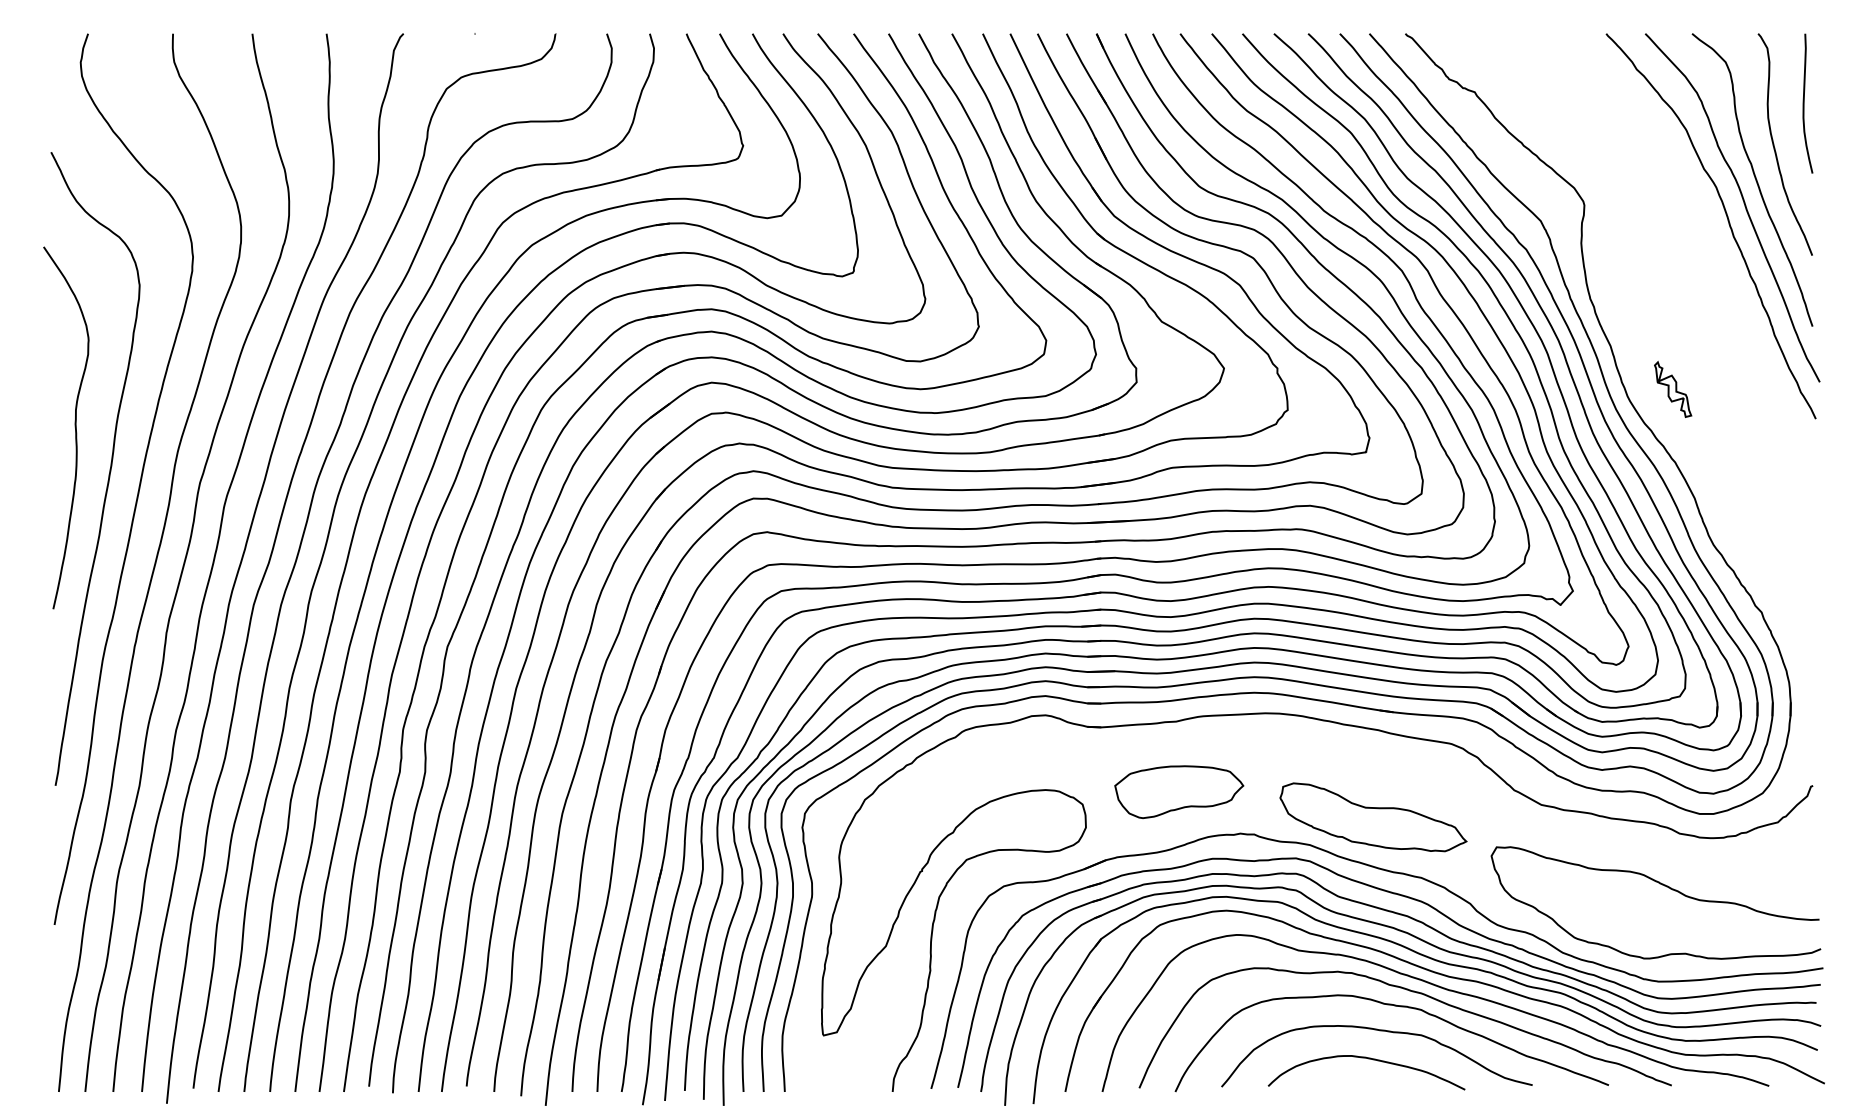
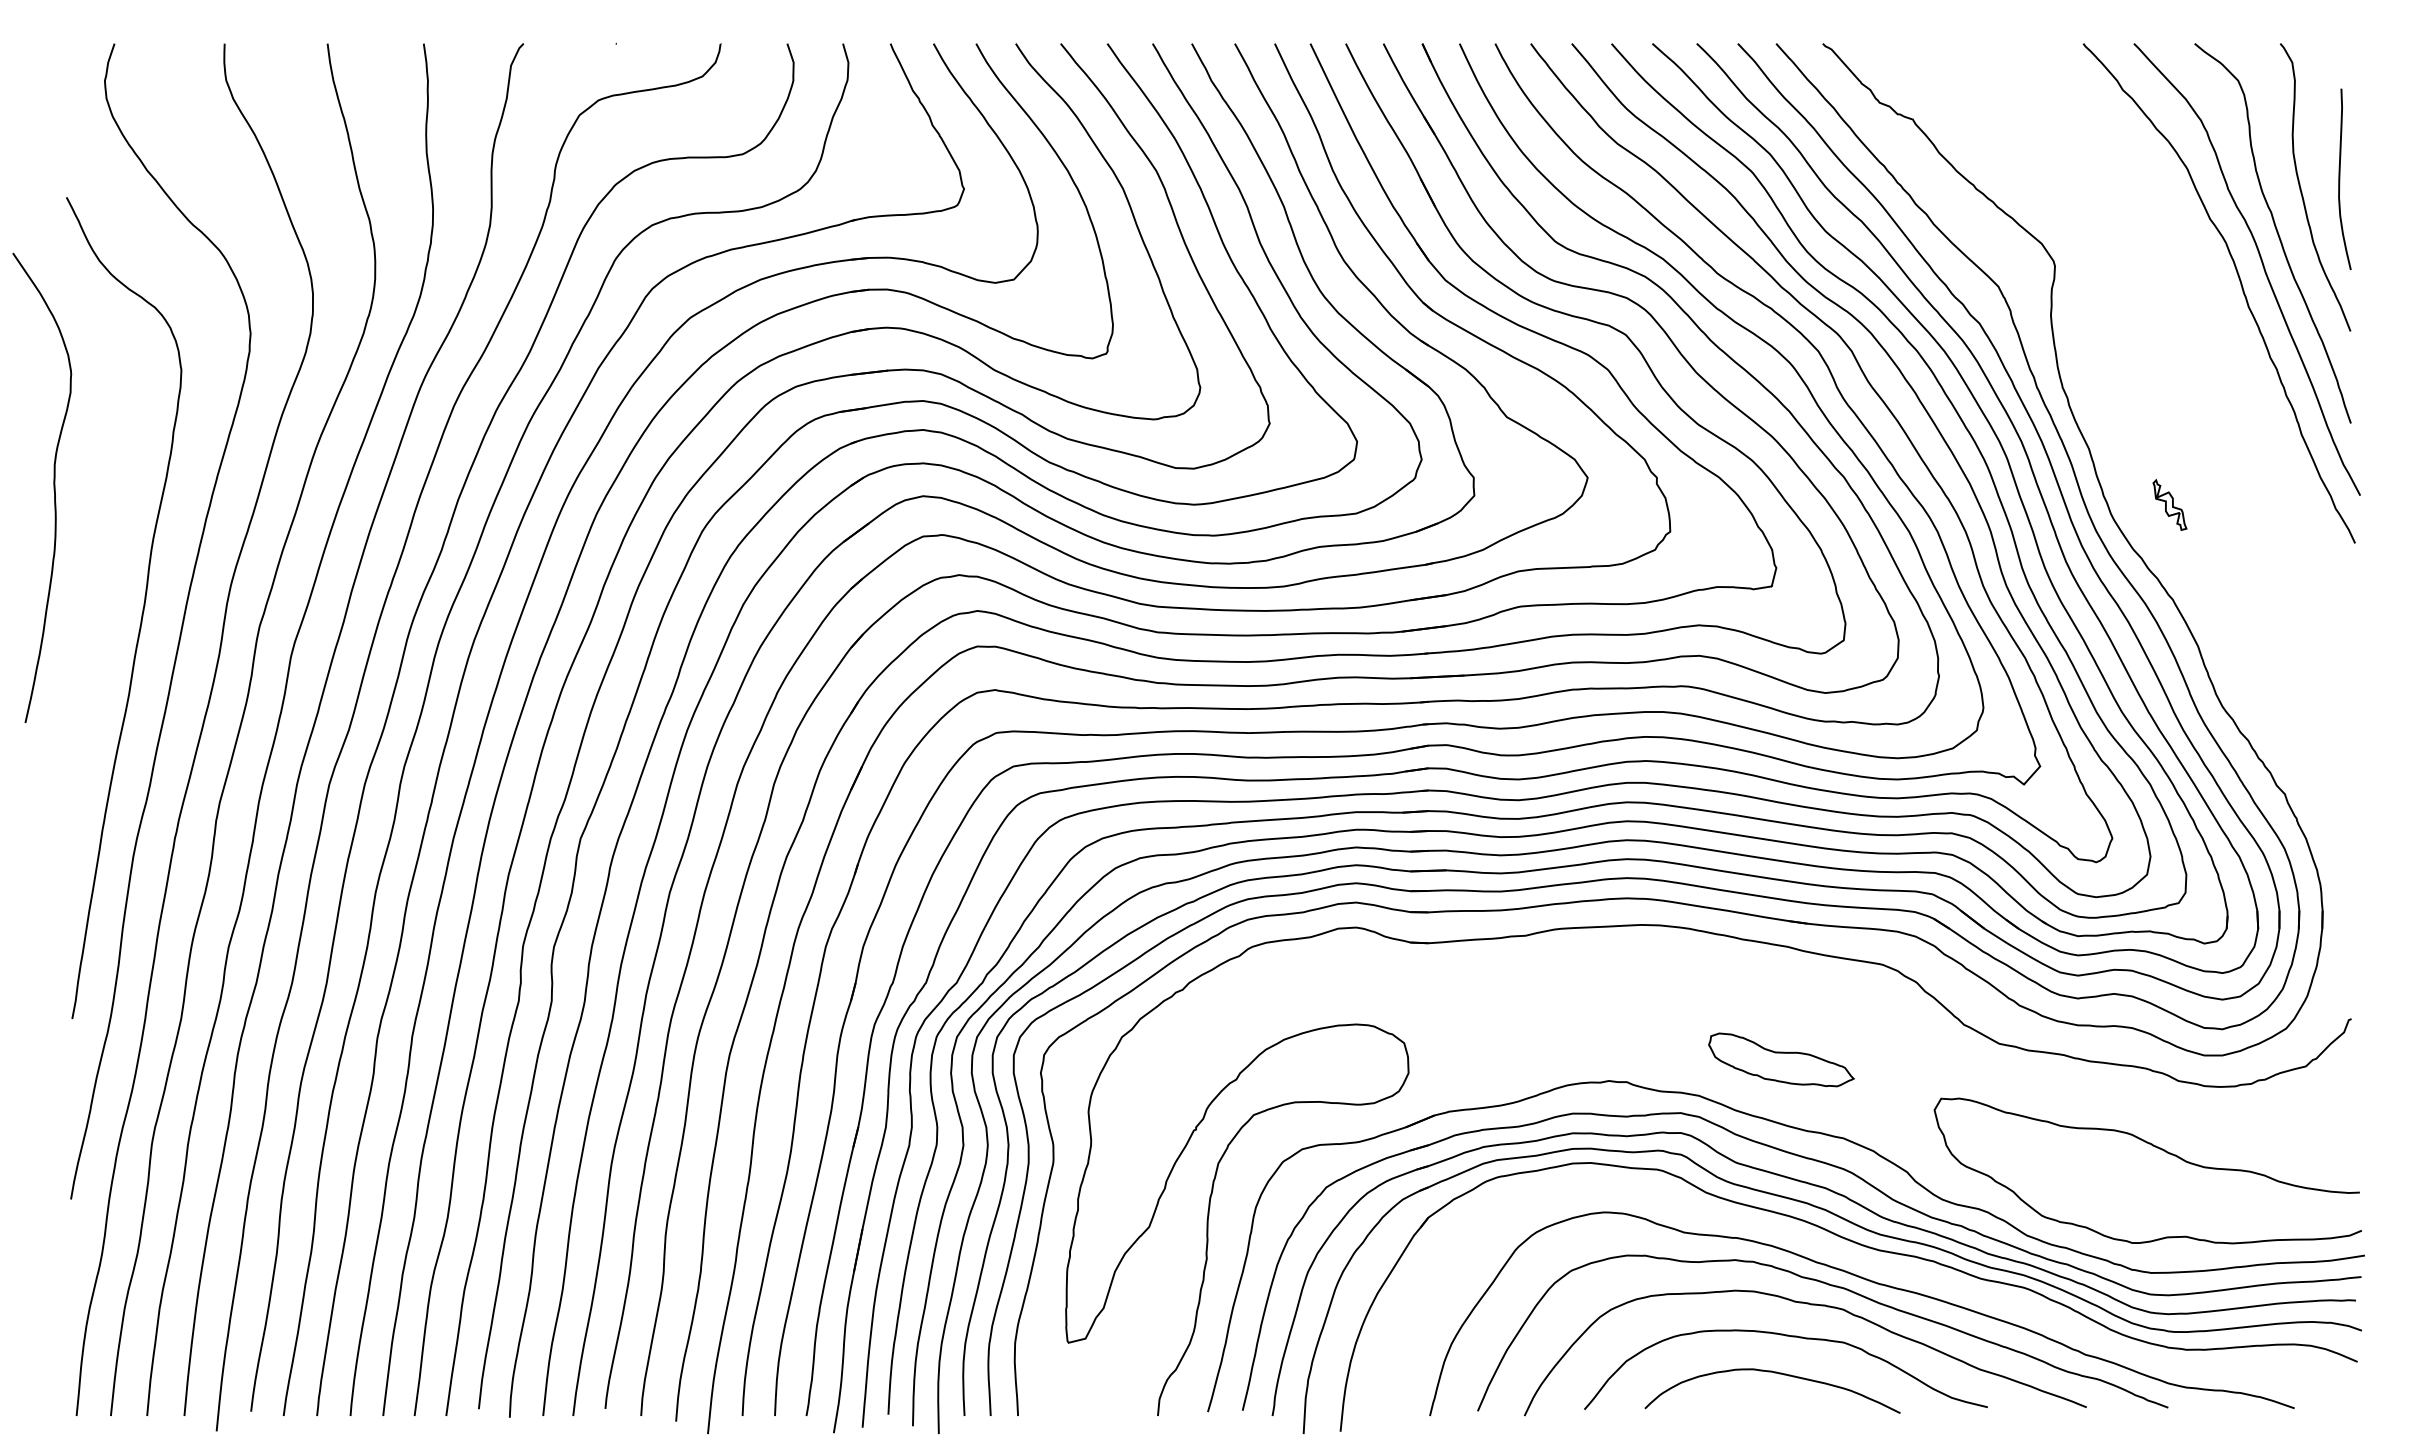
curve: (1804, 103) -> (2340, 178), moved
part: (1672, 389) -> (2169, 504), size x0.7
curve: (74, 427) -> (53, 487), moved
part: (1179, 791) -> (1529, 1026), removed
part: (1373, 817) -> (1781, 1059), size x0.6
part: (1451, 978) -> (1882, 1268), removed

